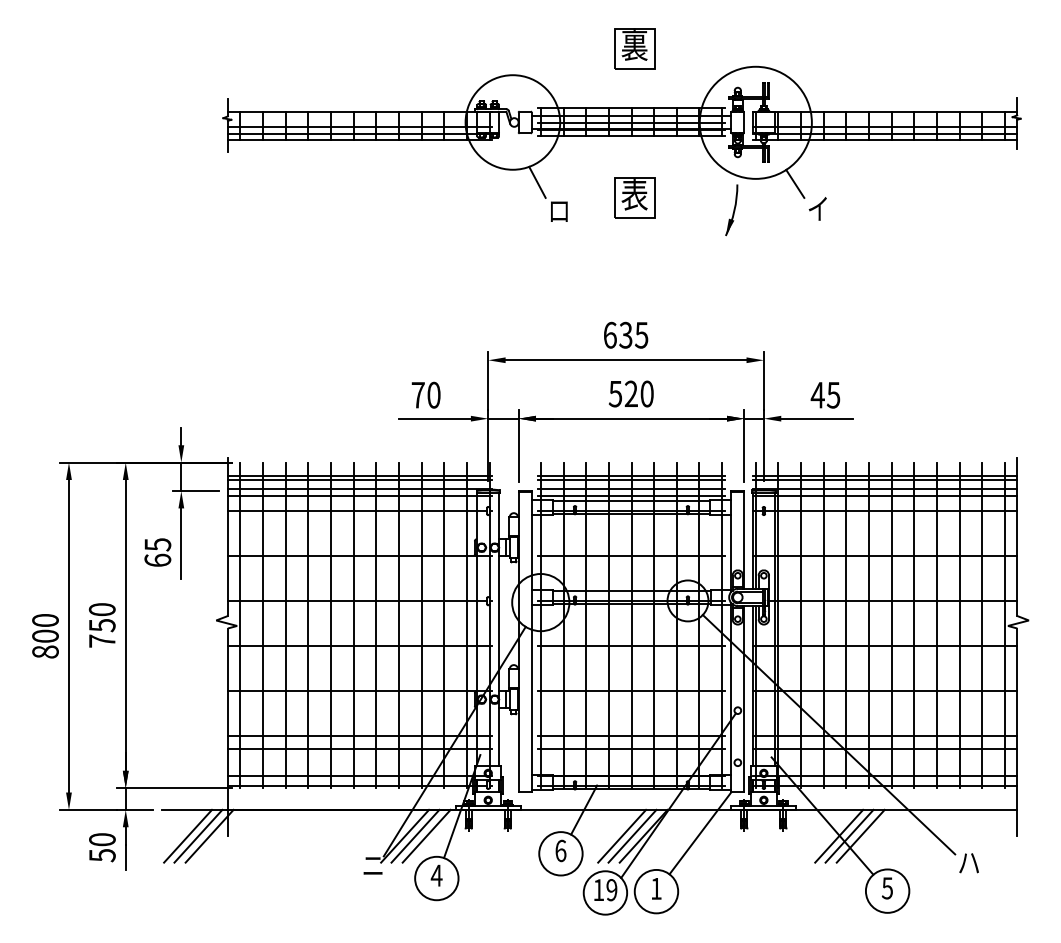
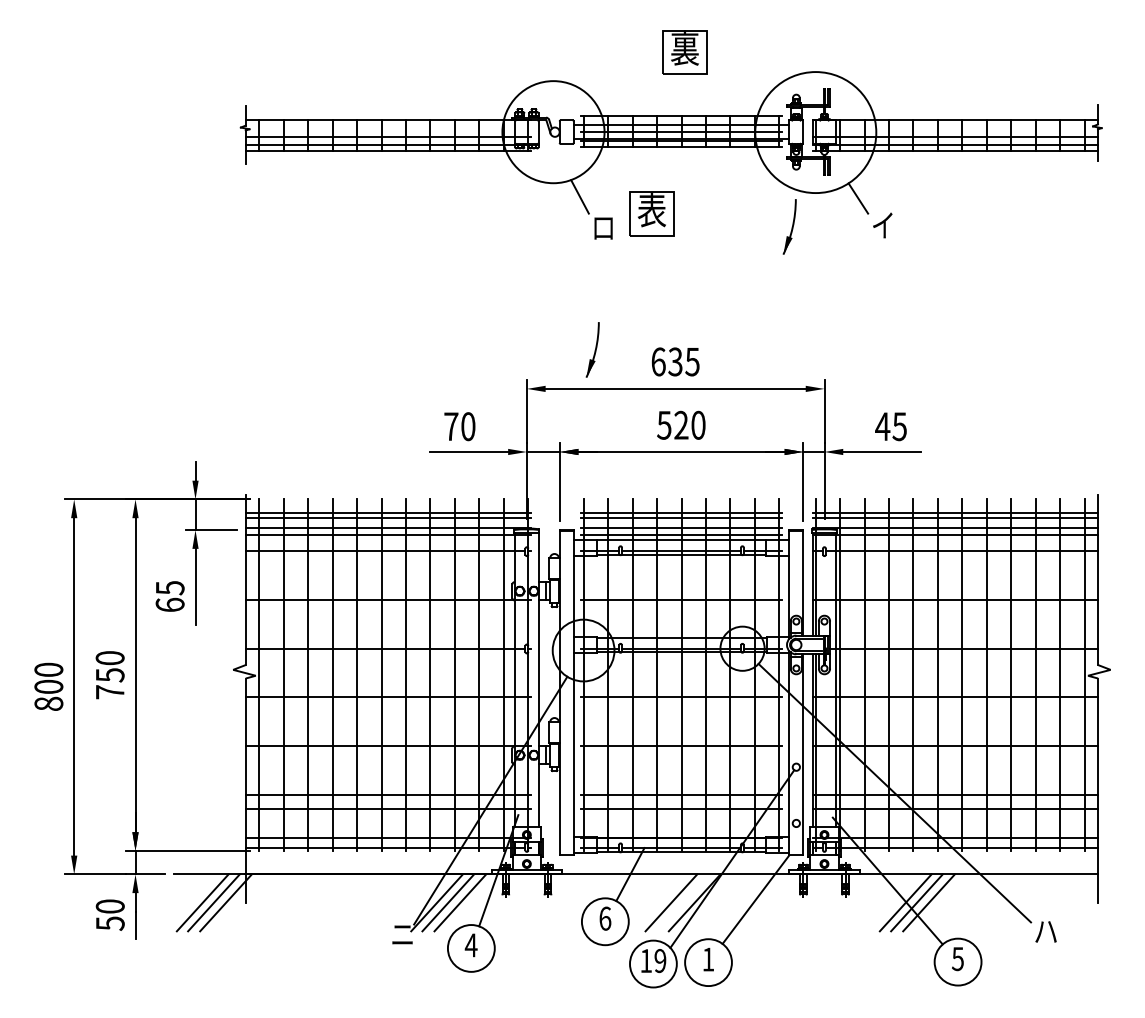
part: (634, 197) -> (651, 213), moved
part: (549, 323) -> (592, 349), added
line: (632, 835) -> (682, 902), removed

